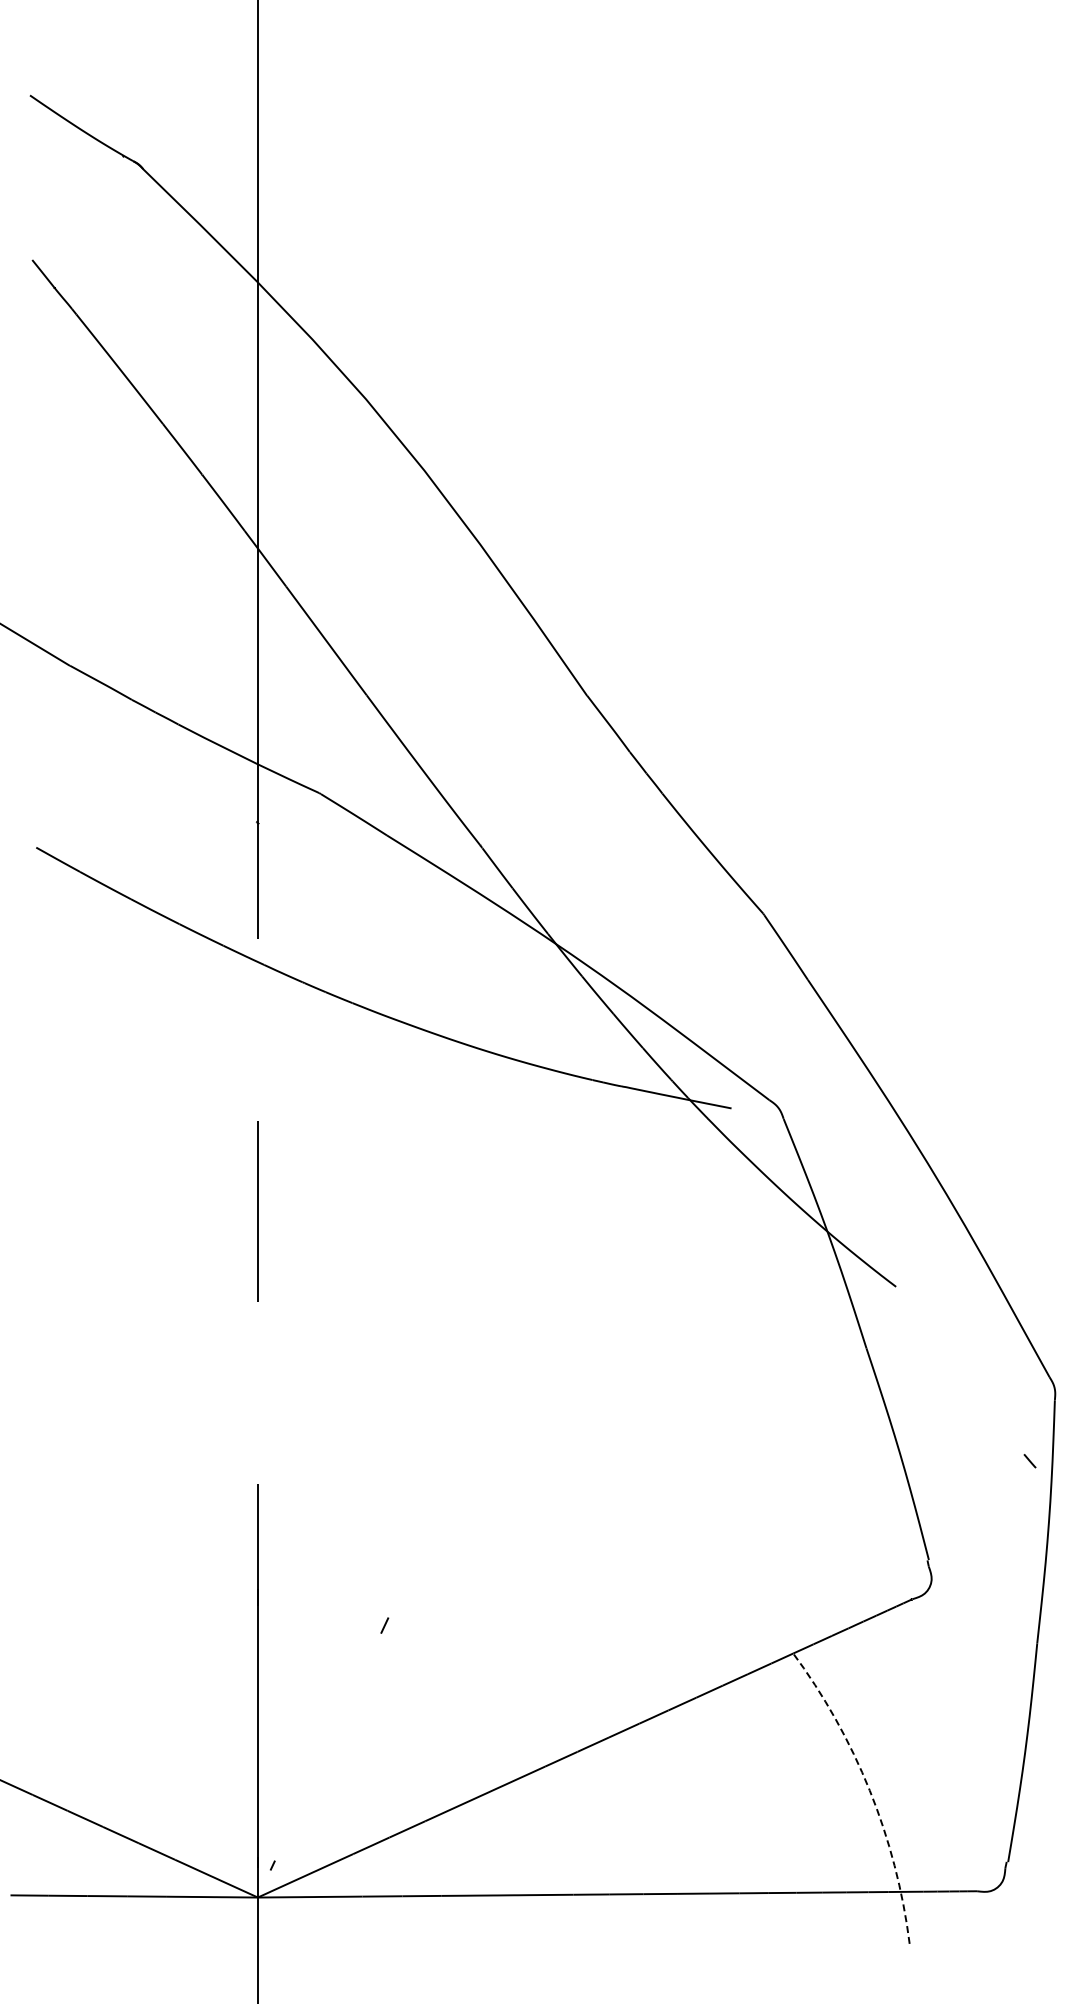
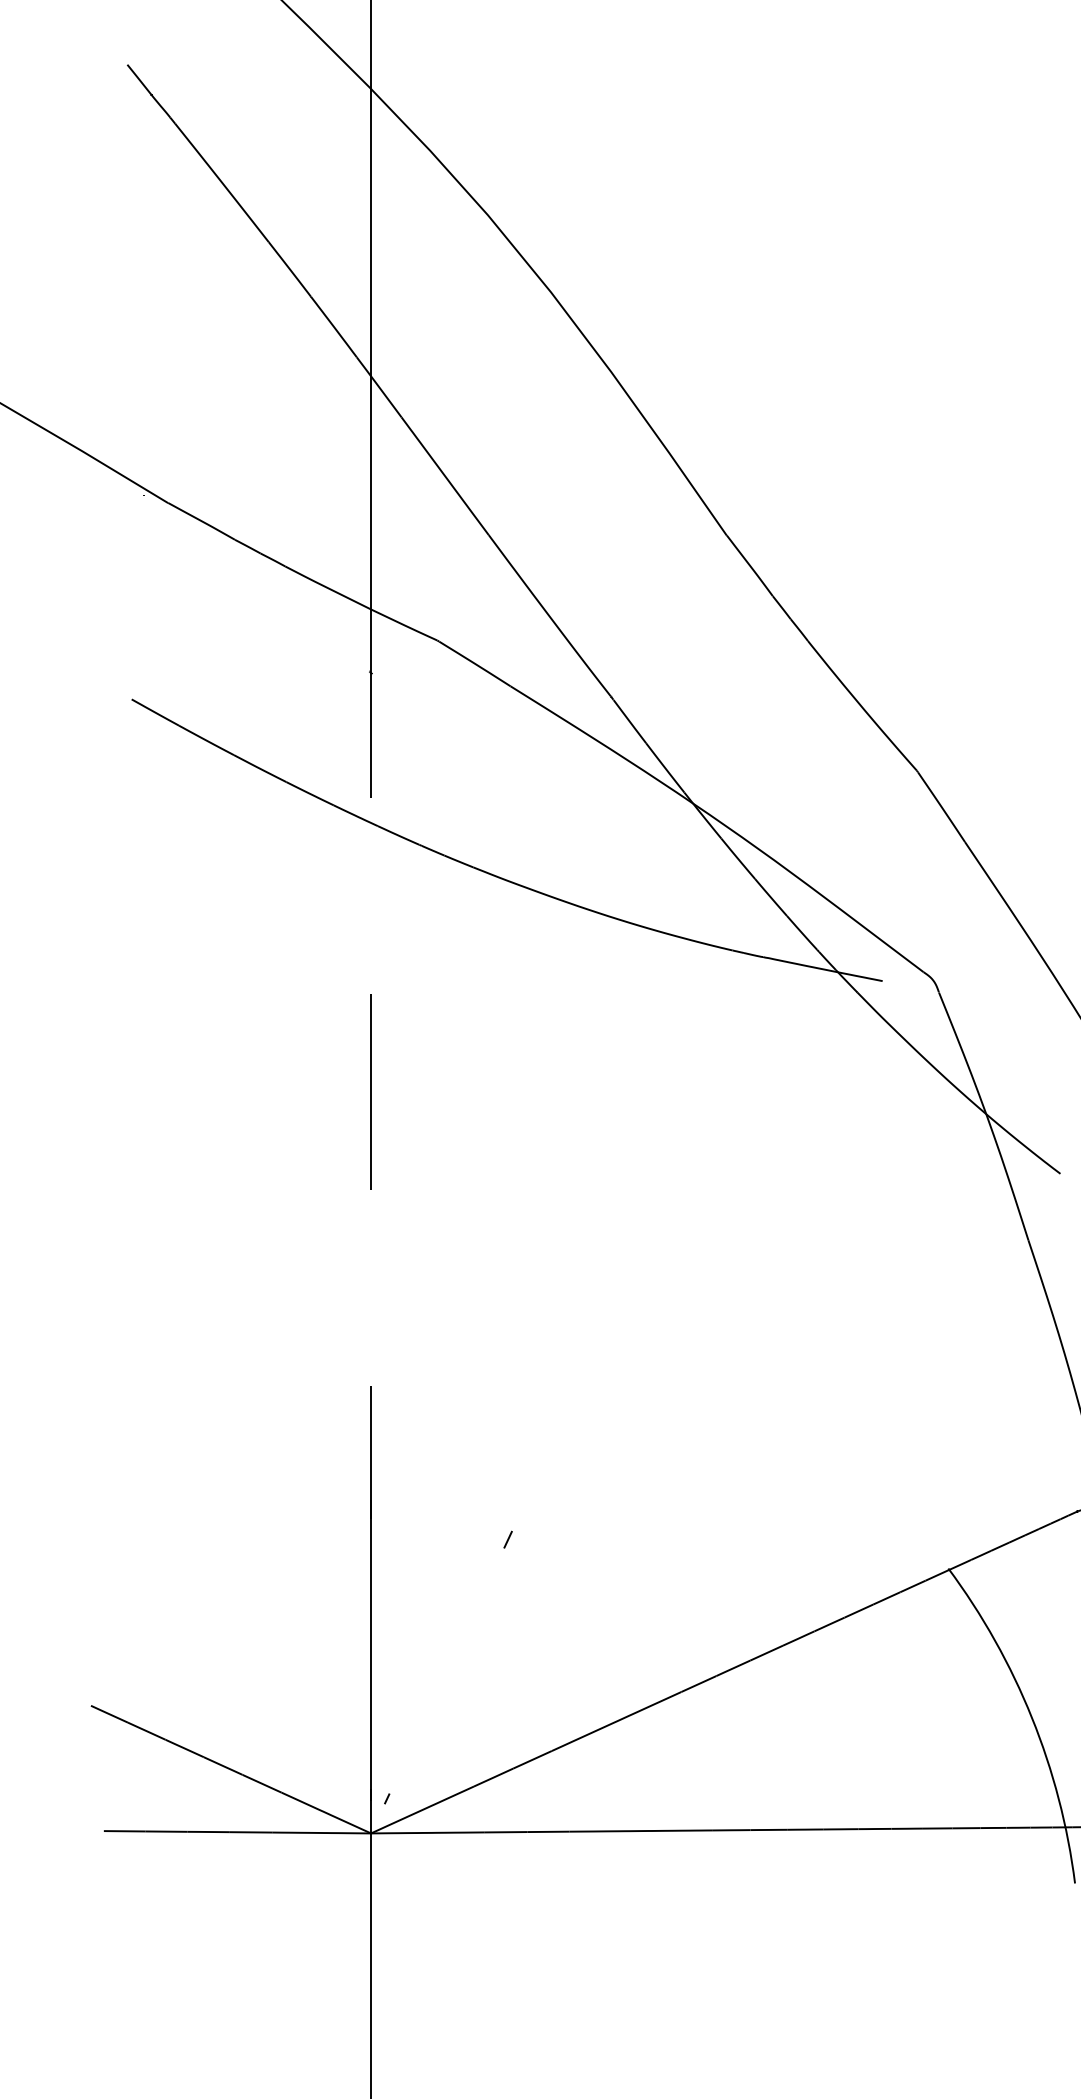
arc: (869, 1790) -> (1031, 1717), dashed -> solid

